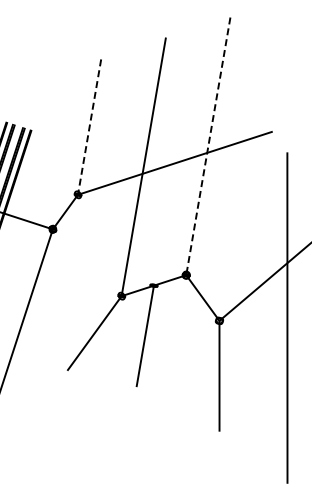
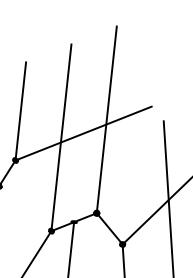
line: (89, 127) -> (20, 111), dashed -> solid
line: (208, 146) -> (106, 119), dashed -> solid

